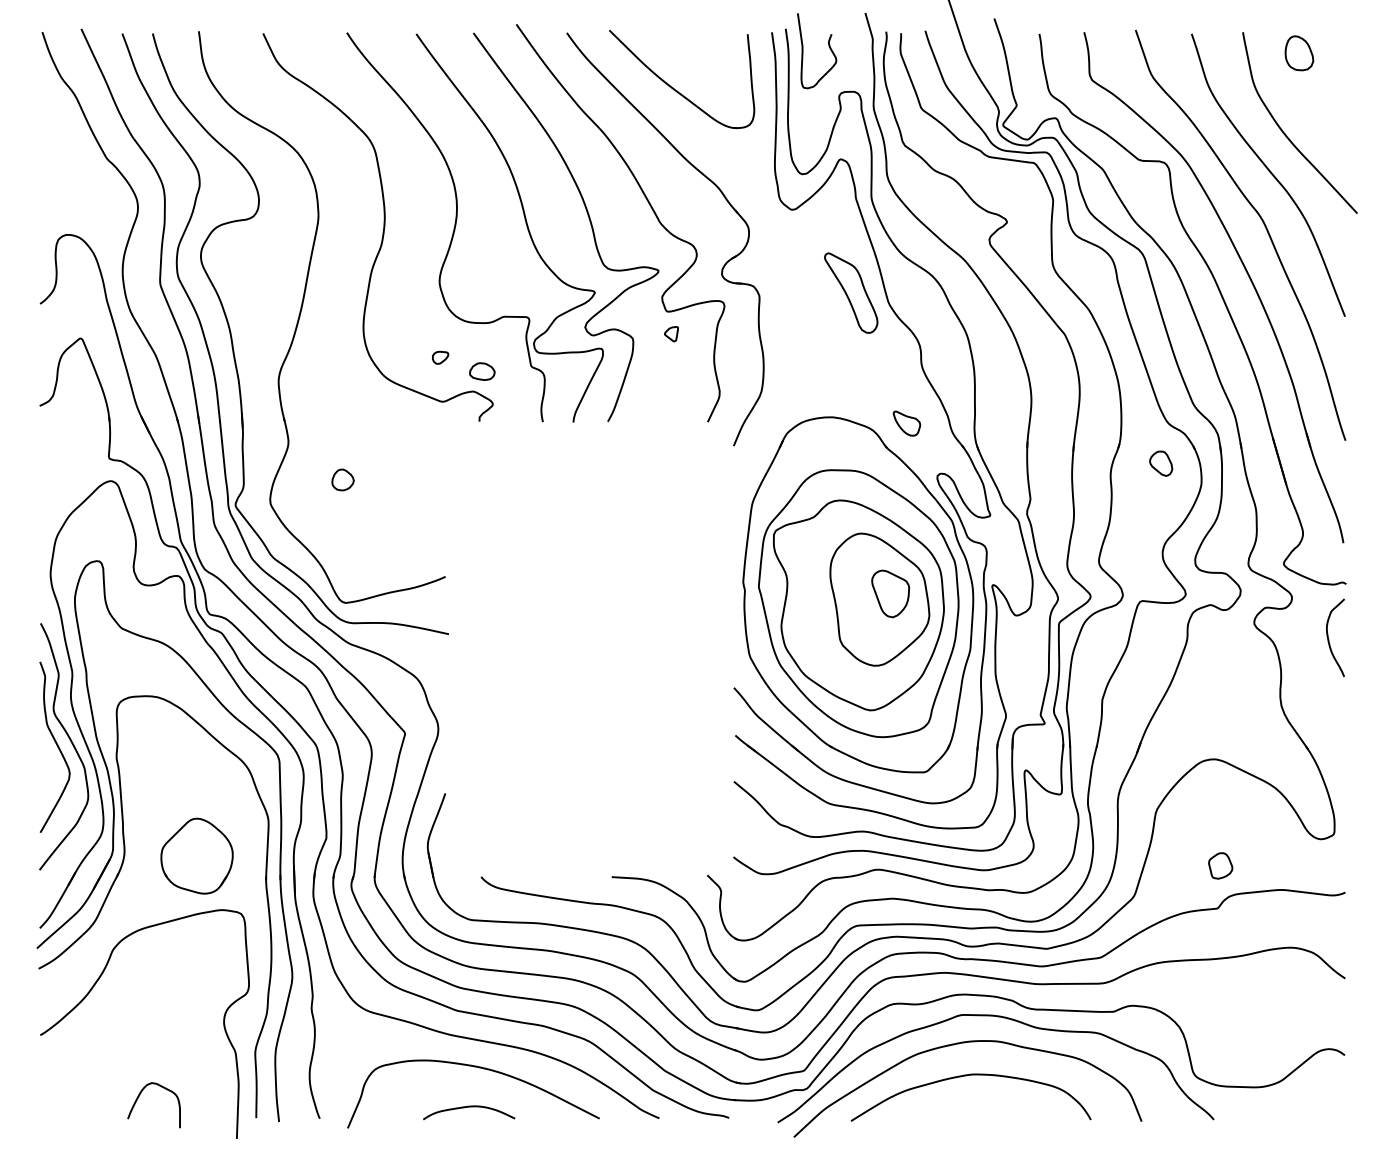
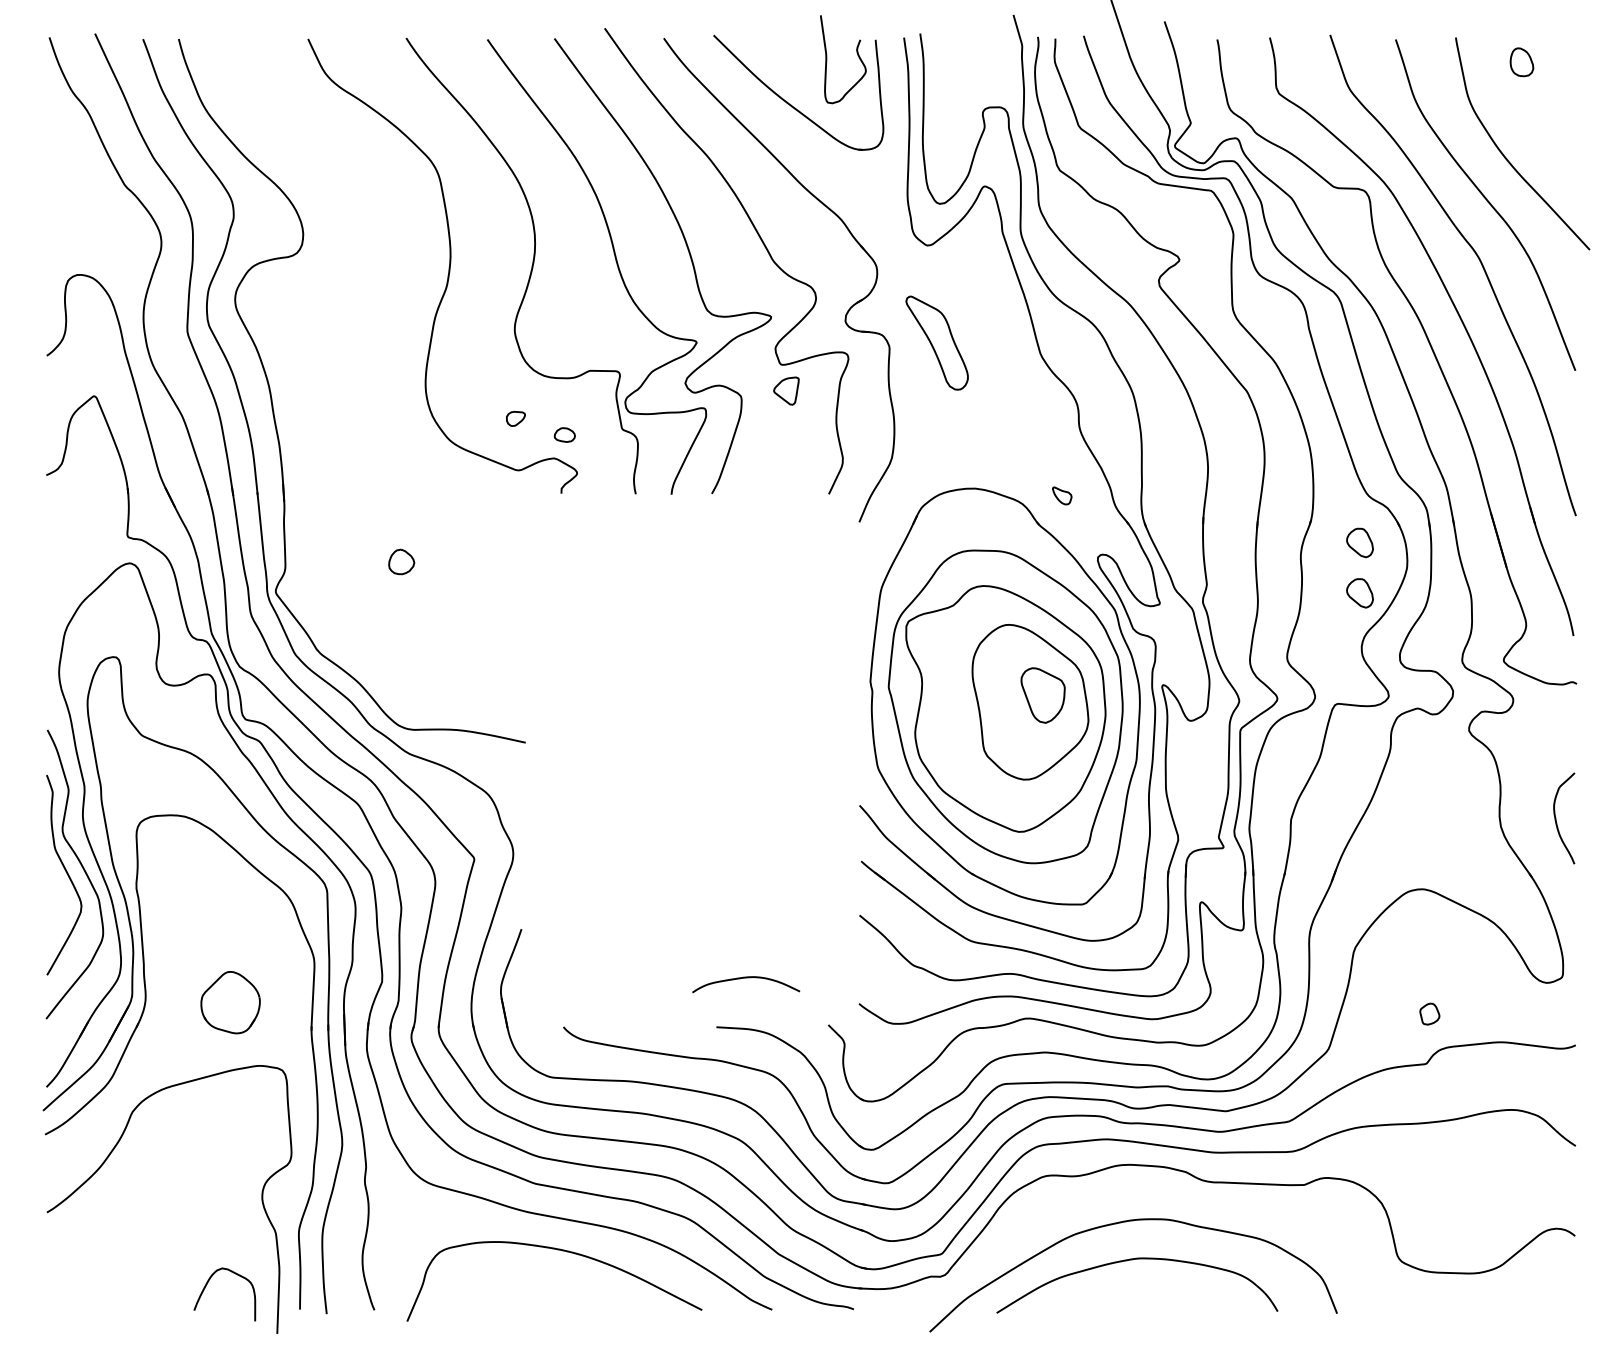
curve: (828, 46) -> (856, 54), moved
part: (1299, 53) -> (1522, 62), size x0.7
part: (851, 292) -> (937, 342), moved
part: (301, 313) -> (352, 367), removed
part: (671, 334) -> (786, 391), size x1.6
part: (482, 371) -> (565, 434), size x0.7
part: (906, 423) -> (1061, 495), size x0.6
part: (1161, 506) -> (1360, 593), added
curve: (1329, 639) -> (1557, 820), moved
part: (196, 855) -> (229, 1001), size x0.7
part: (1220, 865) -> (1429, 1013), size x0.7
curve: (1007, 1019) -> (1179, 1194), removed
curve: (140, 1095) -> (208, 1283), moved
curve: (469, 1107) -> (746, 978), moved

